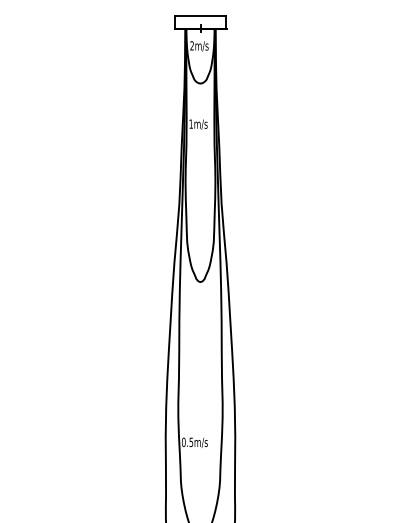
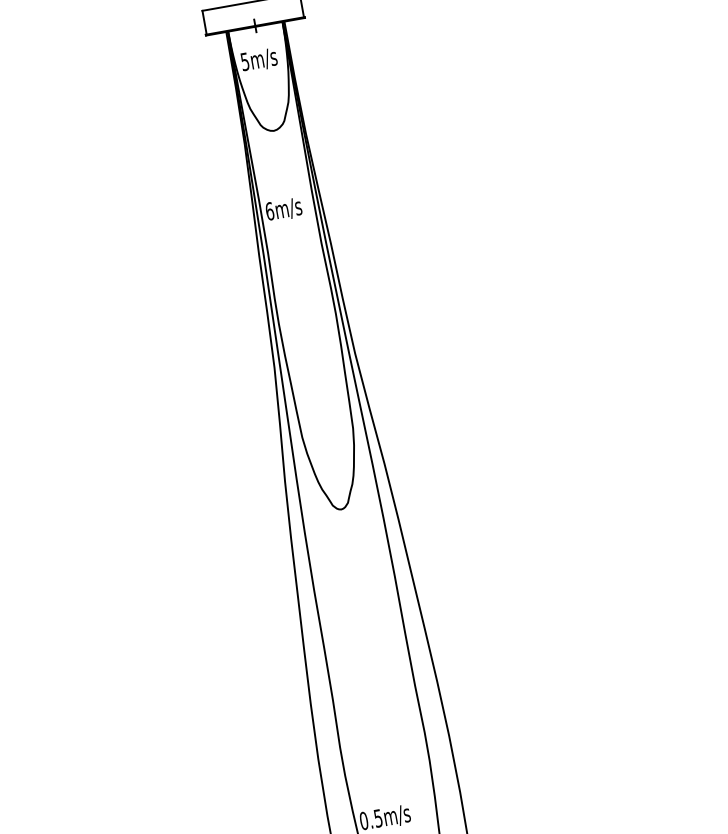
text: (191, 45) -> (243, 61), 2m/s -> 5m/s
text: (191, 123) -> (270, 210), 1m/s -> 6m/s

